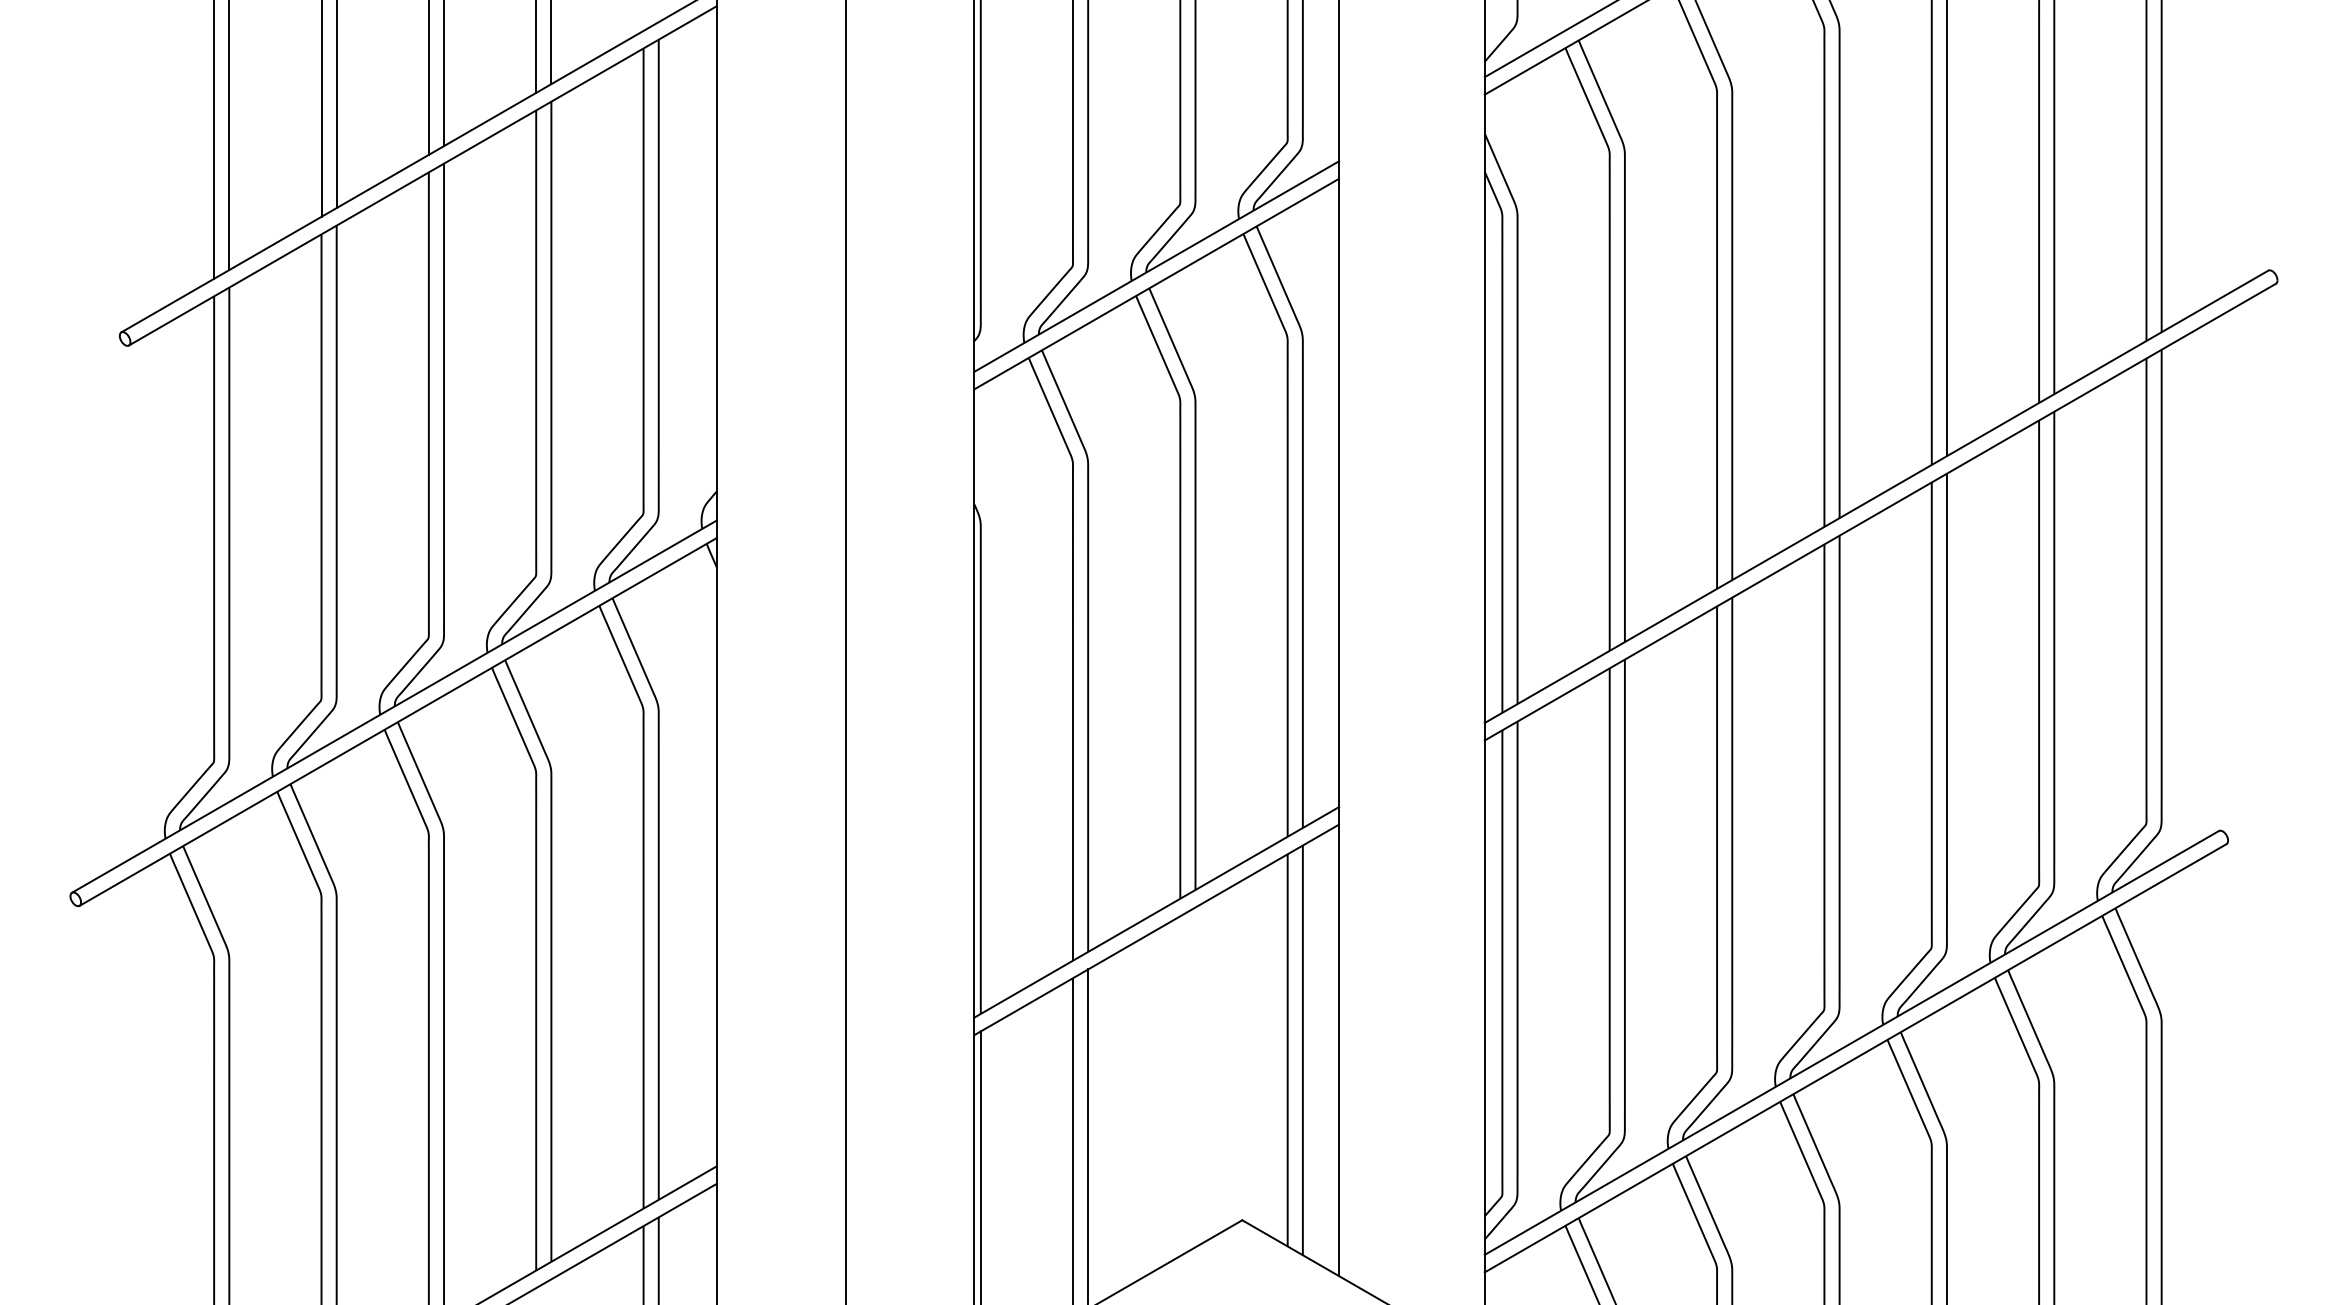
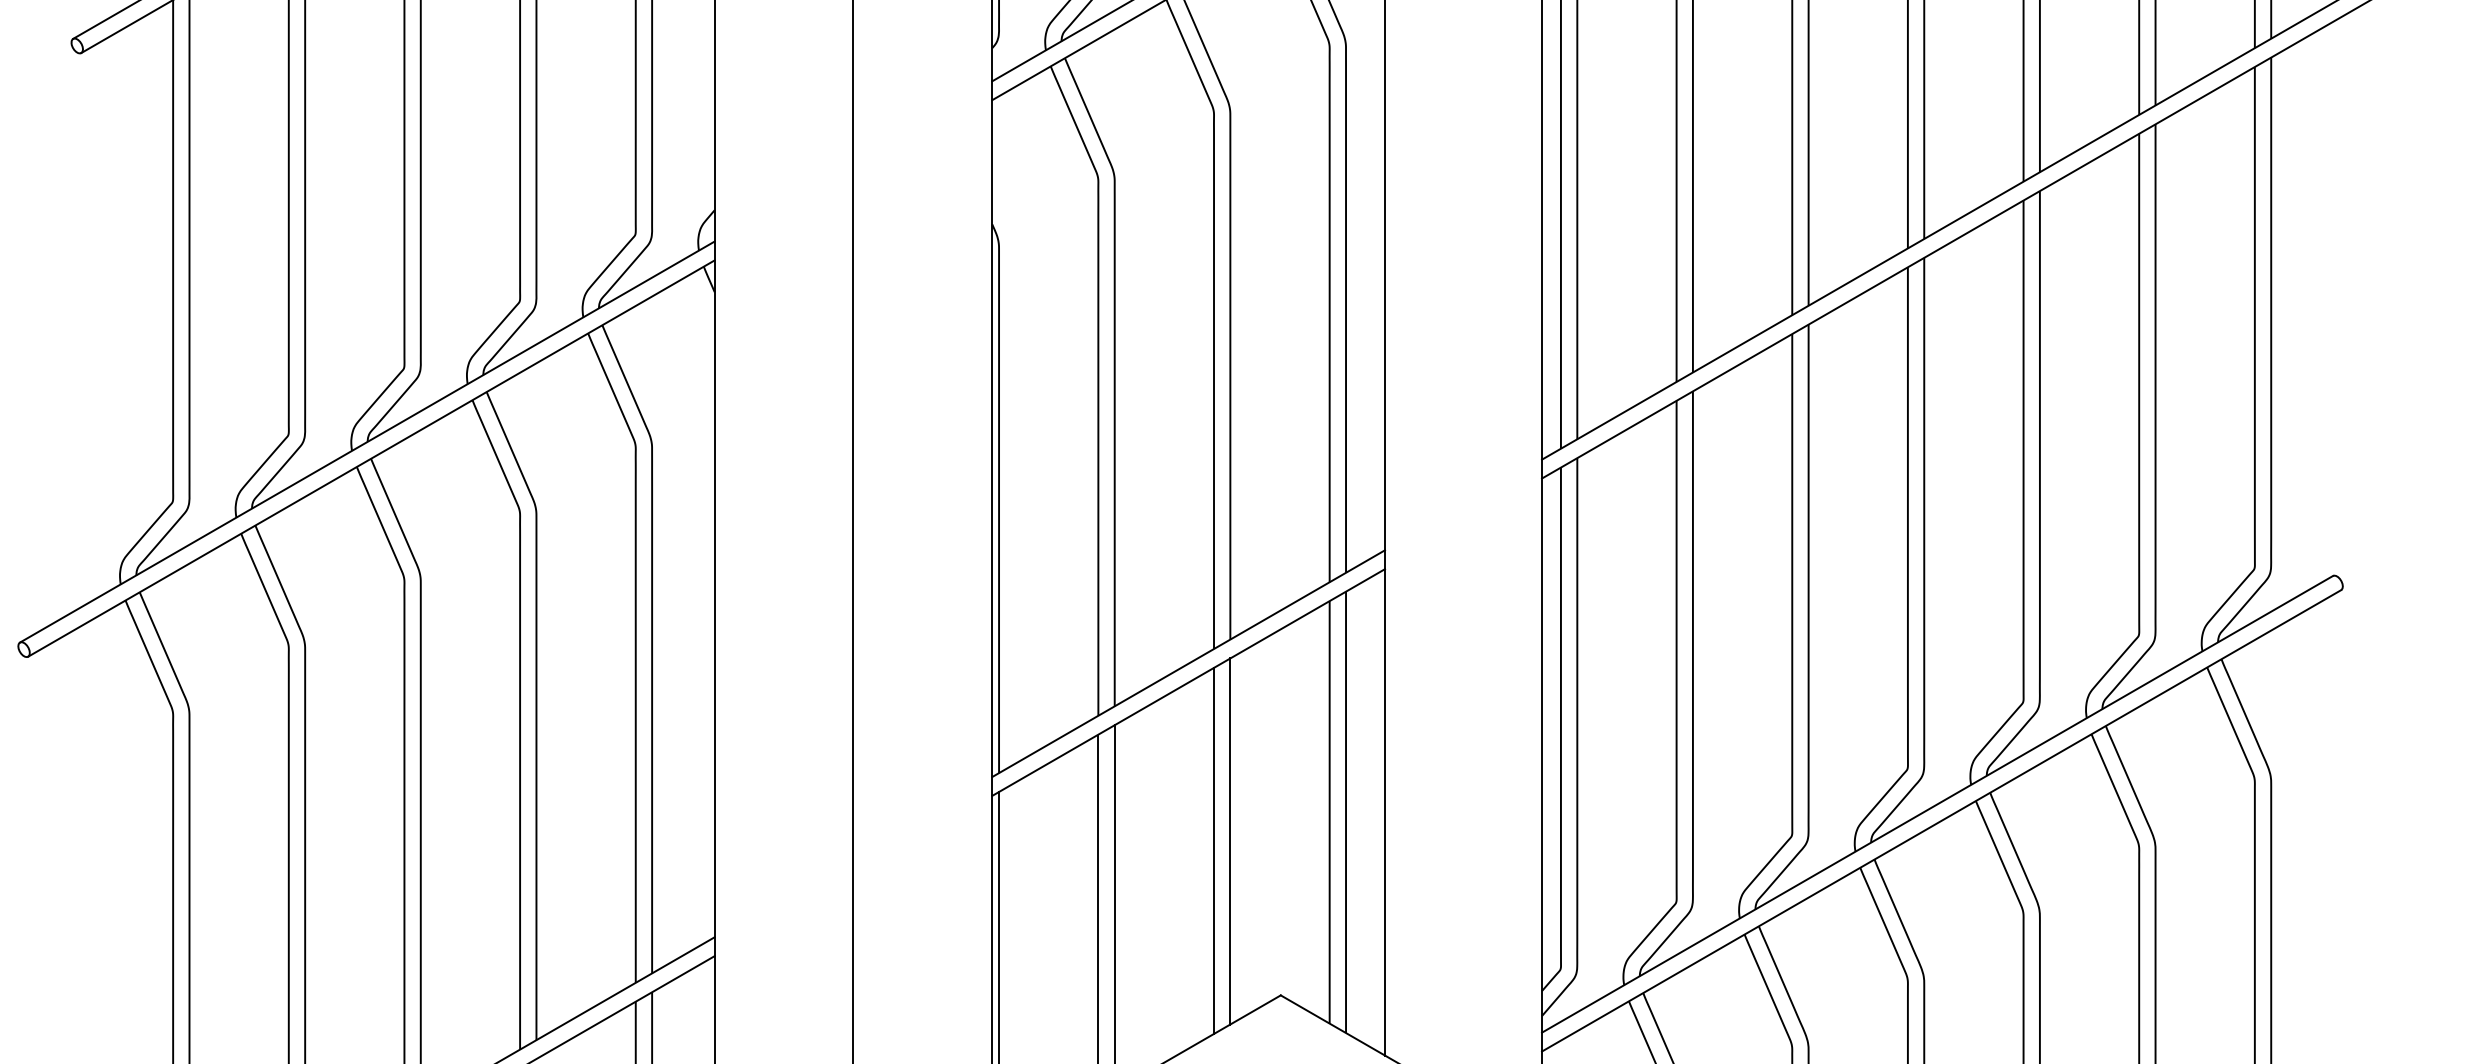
line: (1195, 1077) -> (1230, 841), added
line: (1180, 1086) -> (1214, 851), added

